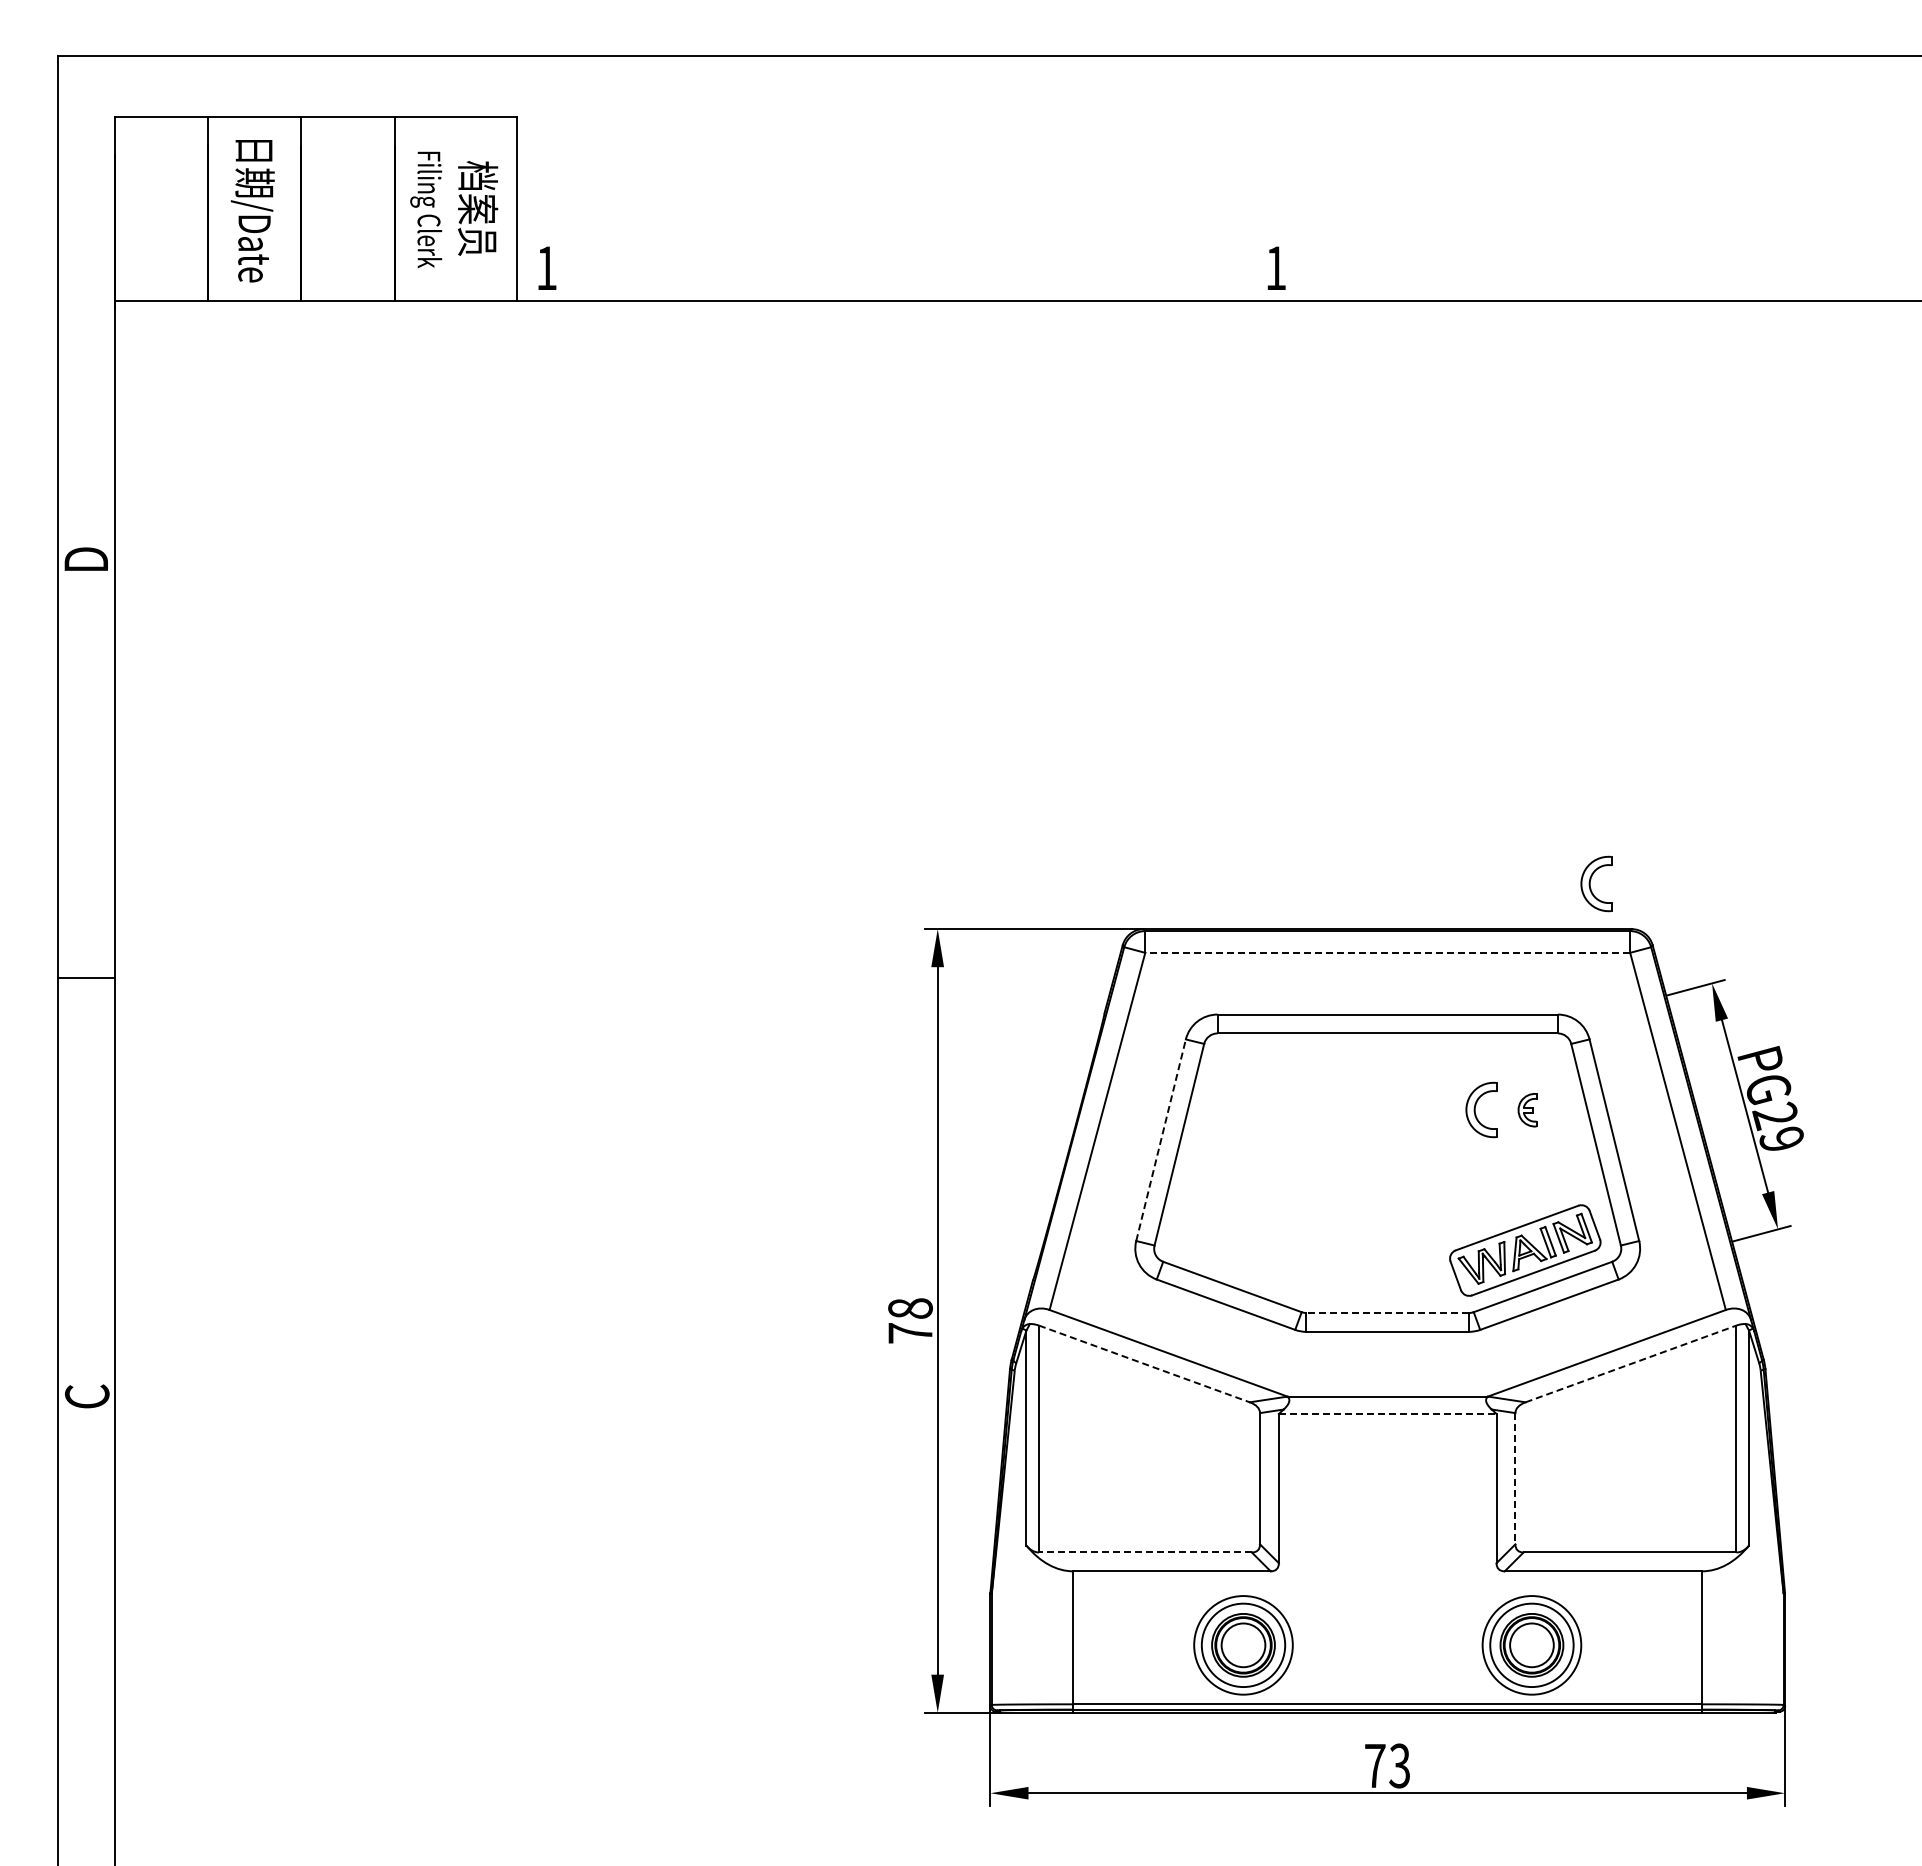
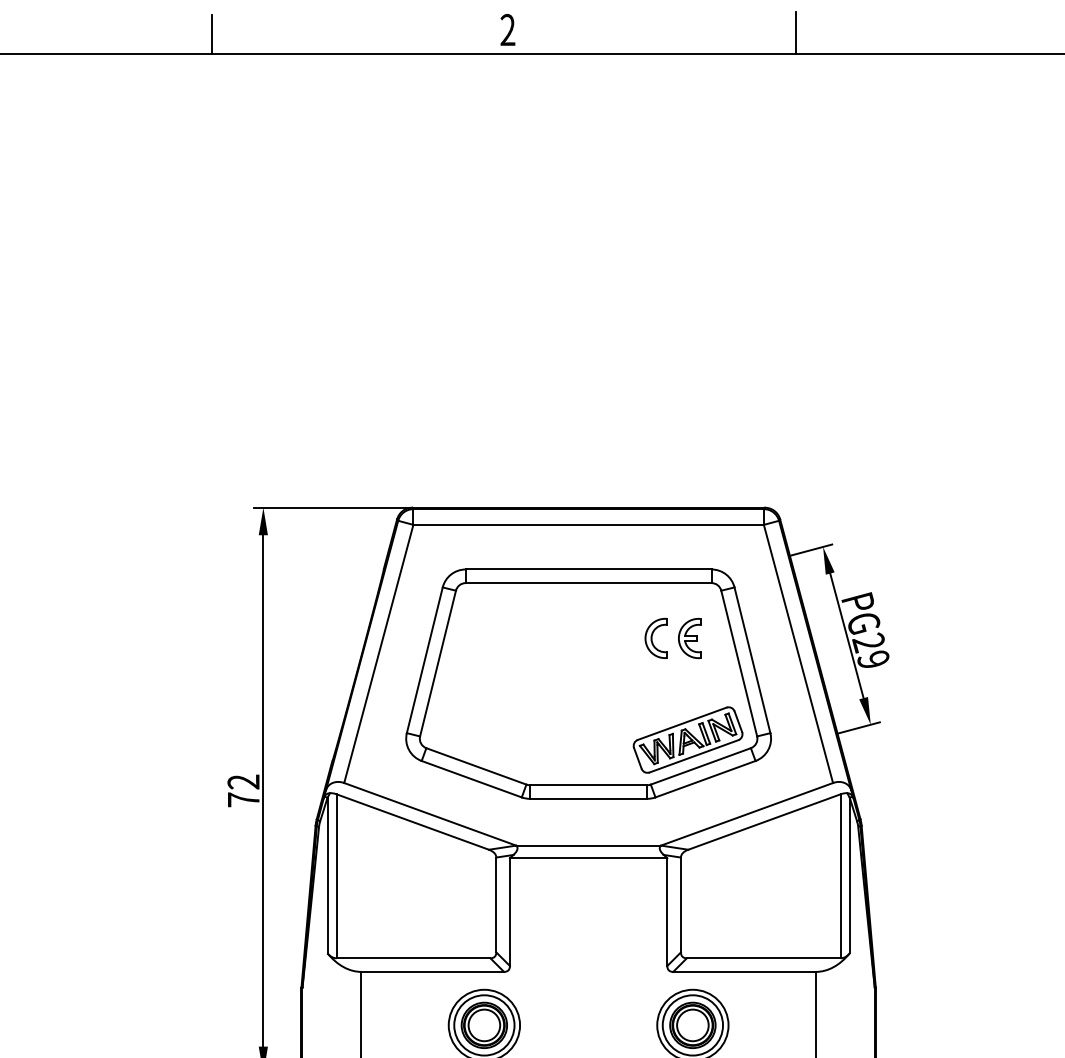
text: (1276, 267) -> (508, 29), 1 -> 2
line: (1675, 271) -> (796, 32), added
line: (866, 273) -> (211, 33), added
part: (1596, 883) -> (739, 474), removed
line: (1387, 952) -> (588, 524), dashed -> solid
part: (1527, 1110) -> (689, 638), size x1.67
line: (1161, 1140) -> (425, 660), dashed -> solid
text: (910, 1308) -> (243, 781), 78 -> 72
line: (1387, 1313) -> (588, 785), dashed -> solid
line: (1631, 1363) -> (764, 821), dashed -> solid
line: (1144, 1364) -> (412, 822), dashed -> solid
line: (1387, 1413) -> (588, 857), dashed -> solid
line: (1515, 1478) -> (680, 904), dashed -> solid
line: (1144, 1552) -> (412, 958), dashed -> solid

